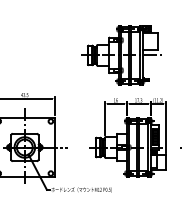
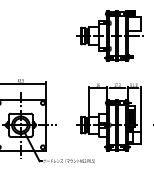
part: (121, 55) -> (109, 36), moved

